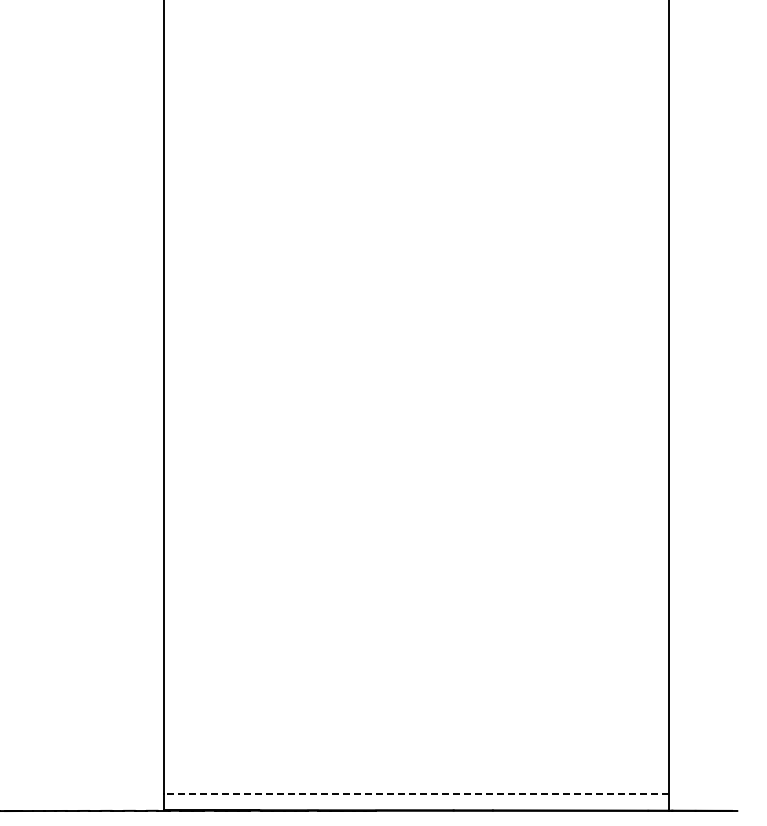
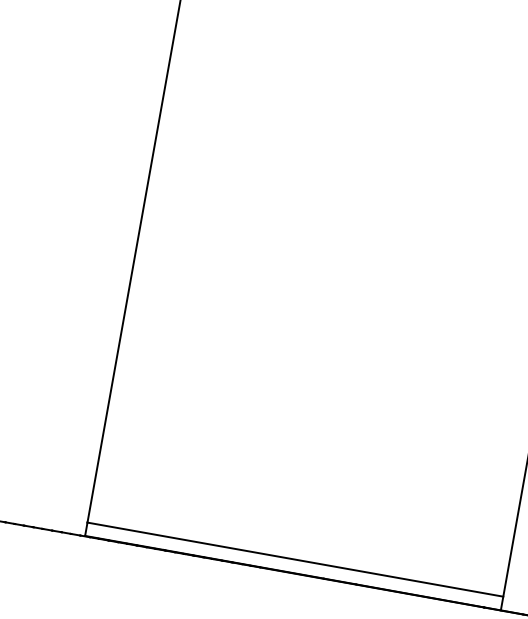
line: (416, 794) -> (295, 560), dashed -> solid

